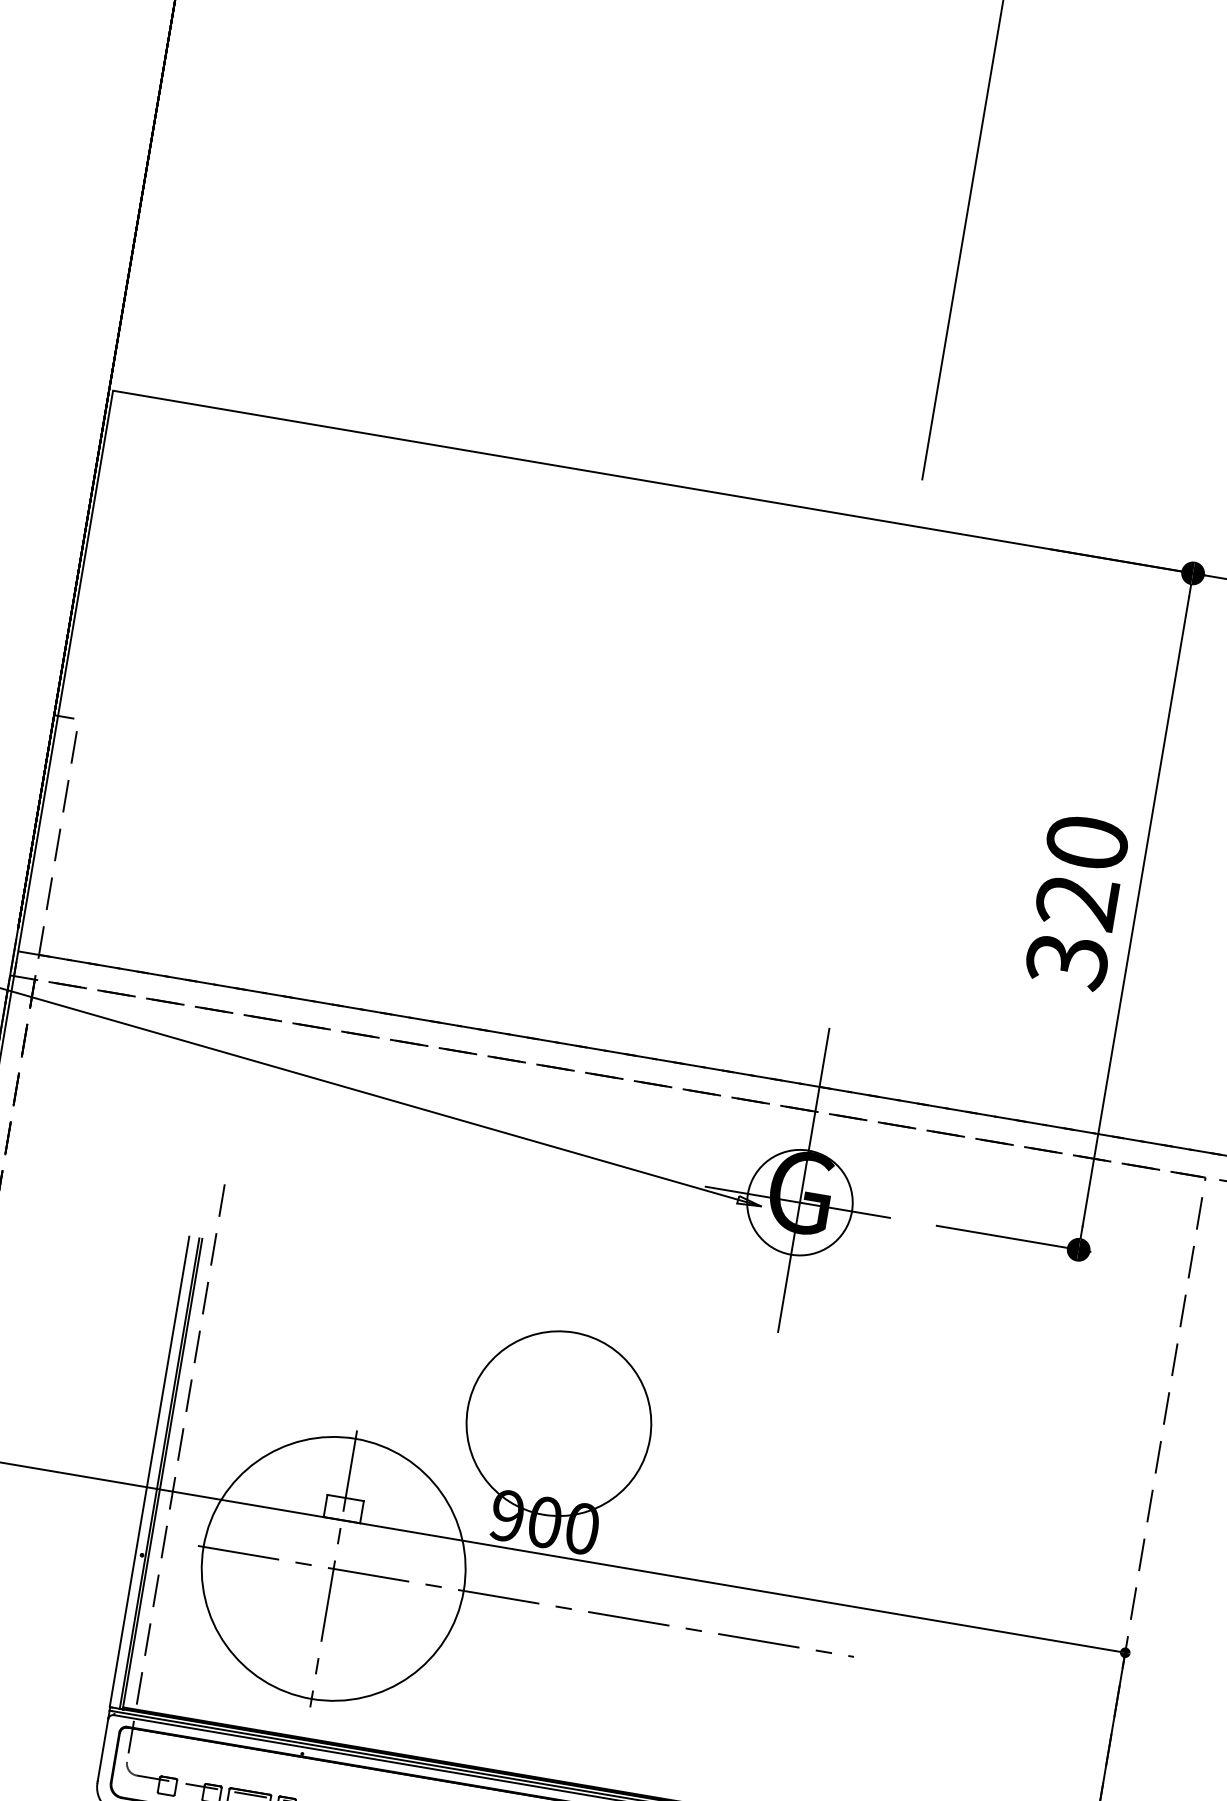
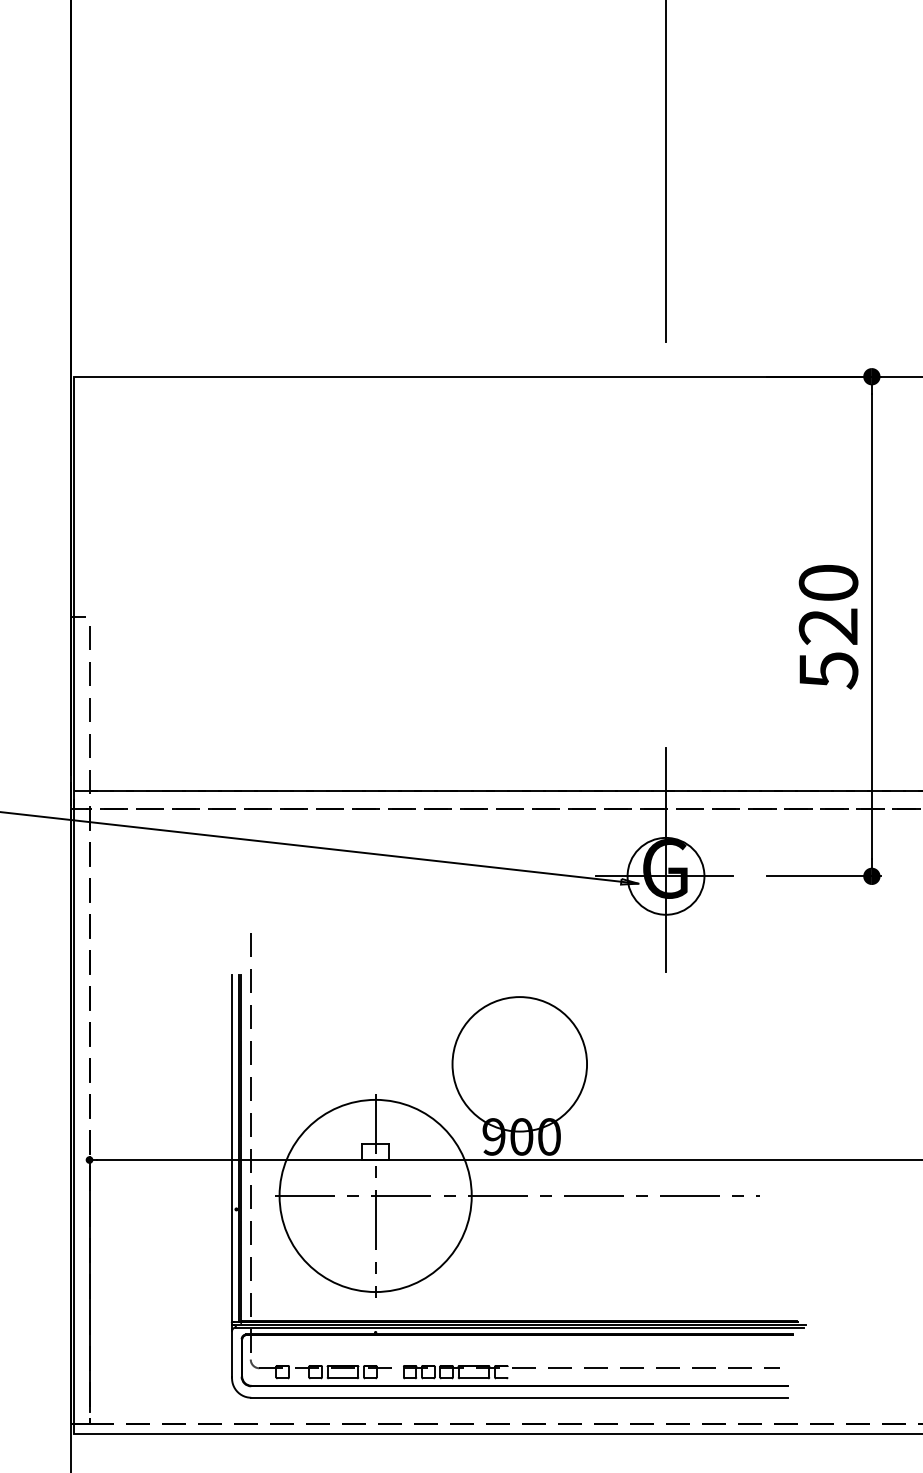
text: (1067, 961) -> (828, 670), 320 -> 520

